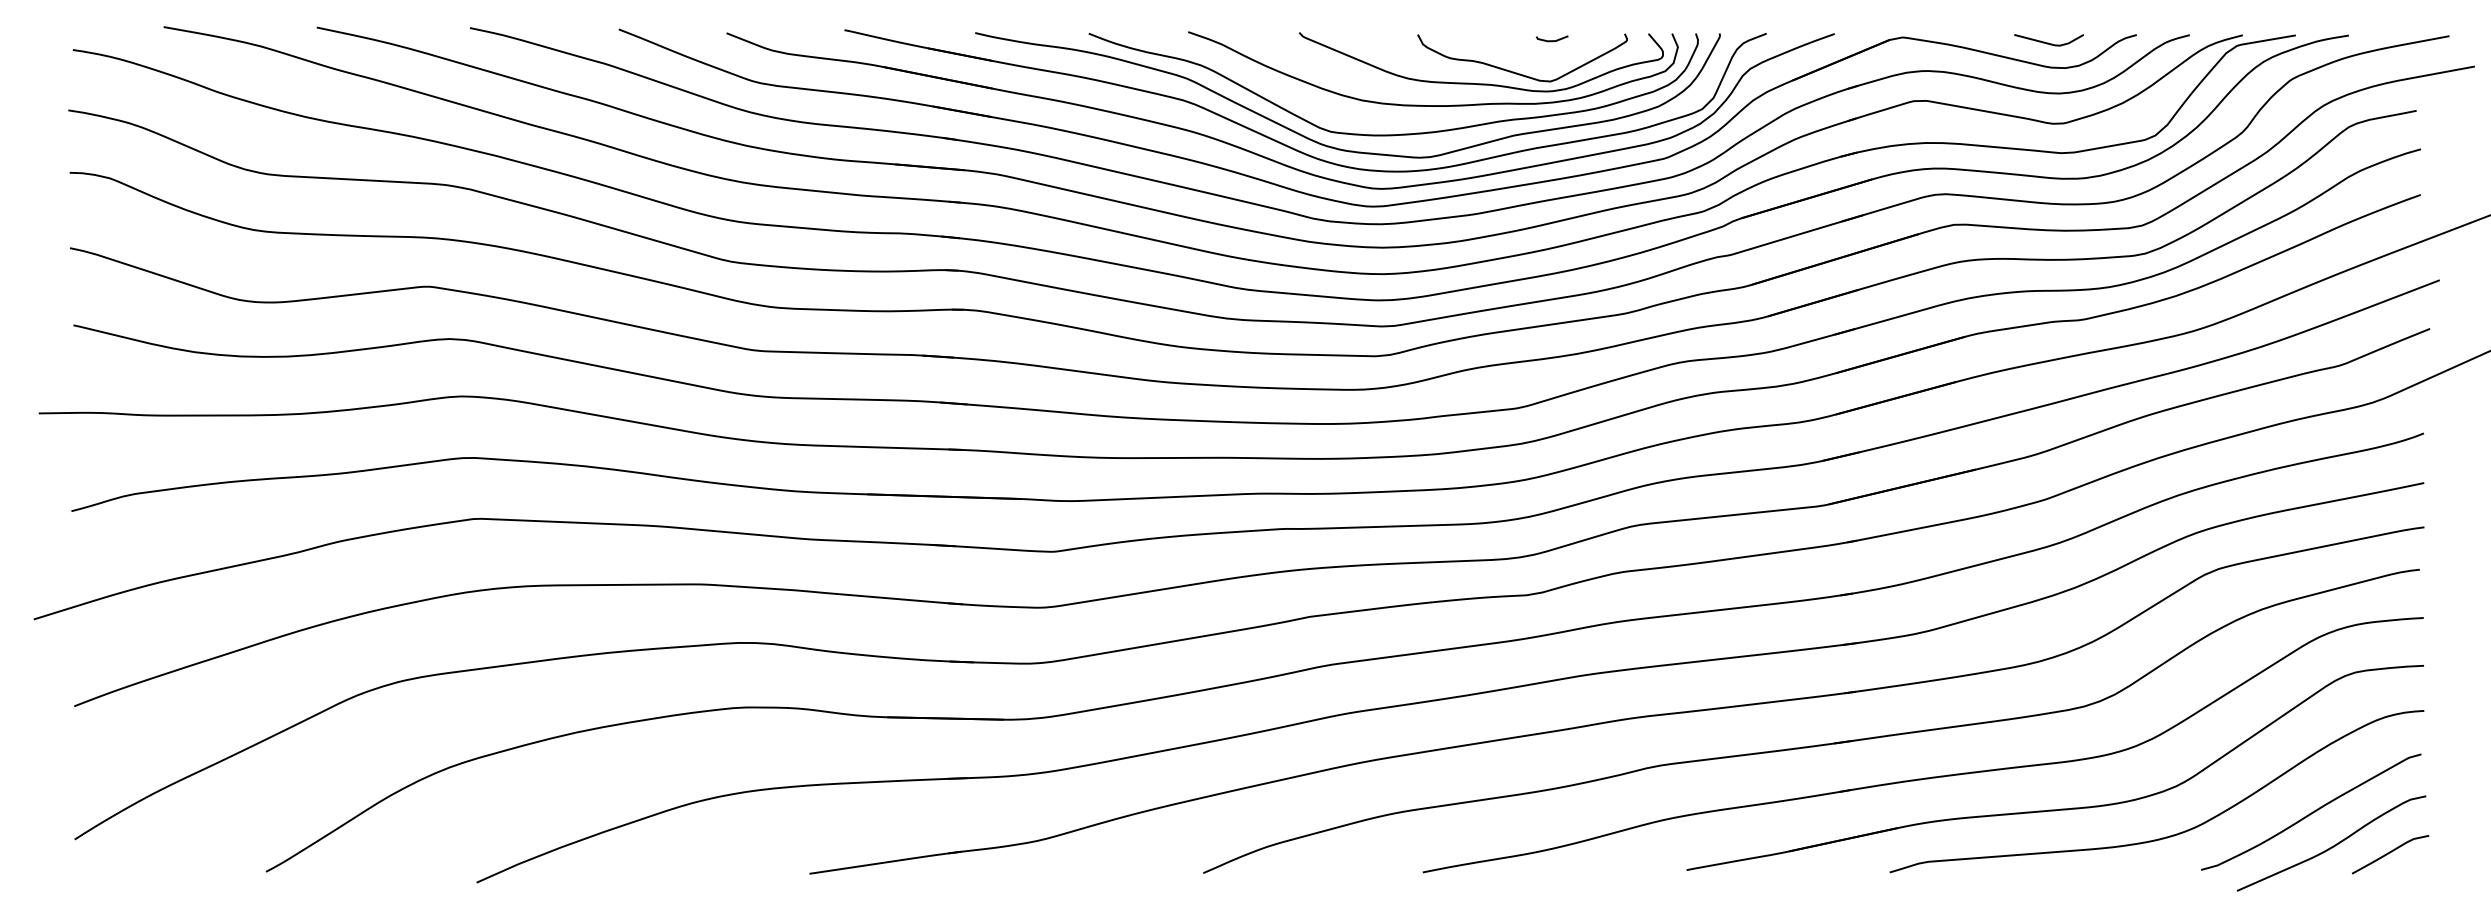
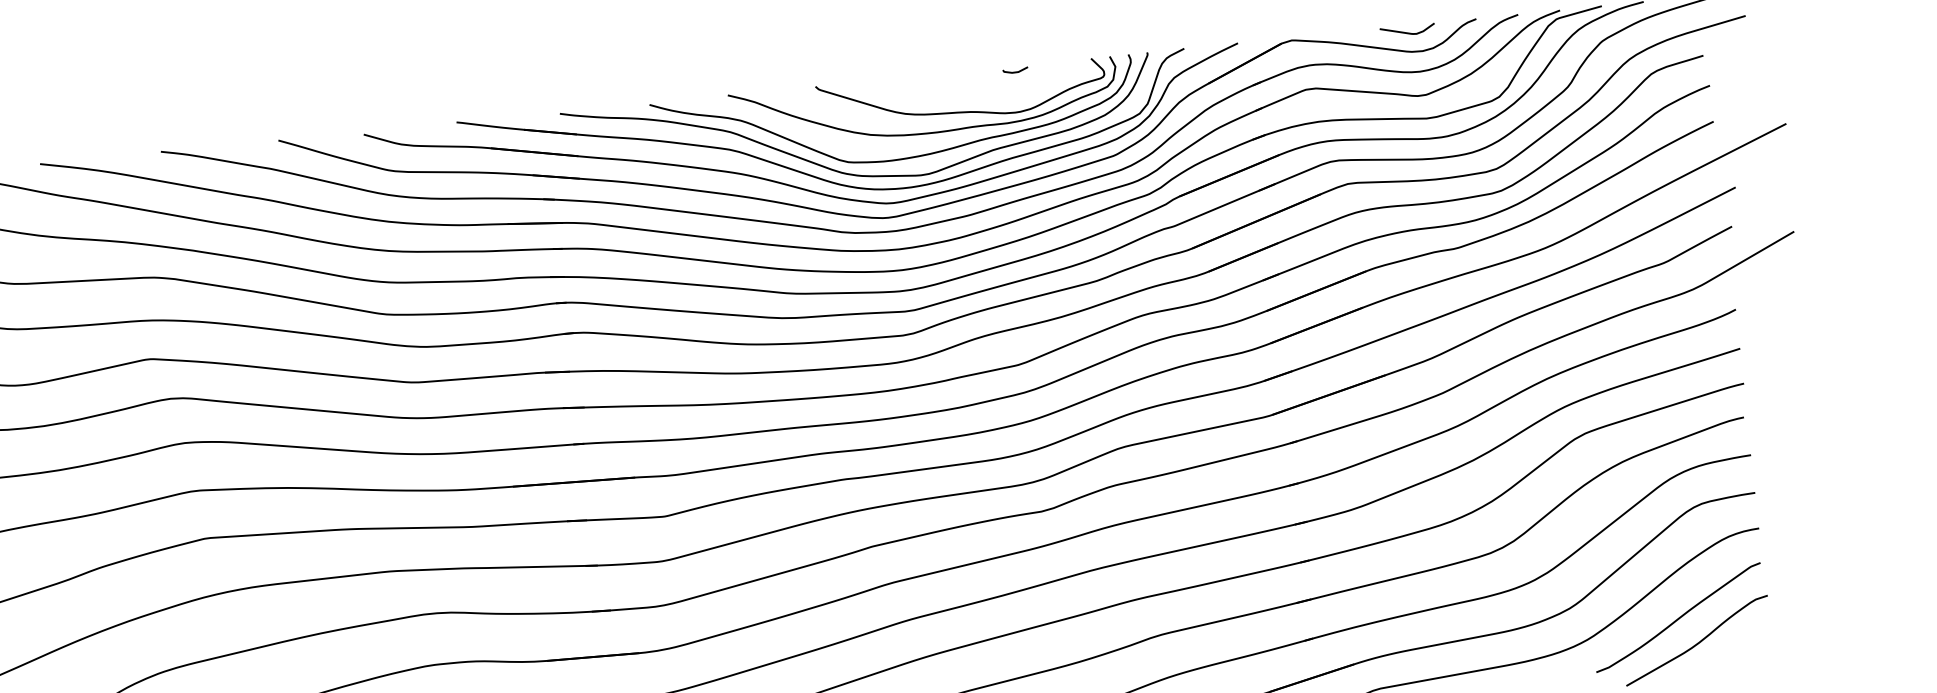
curve: (1517, 72) -> (990, 99), removed
curve: (2390, 853) -> (1744, 643), removed

